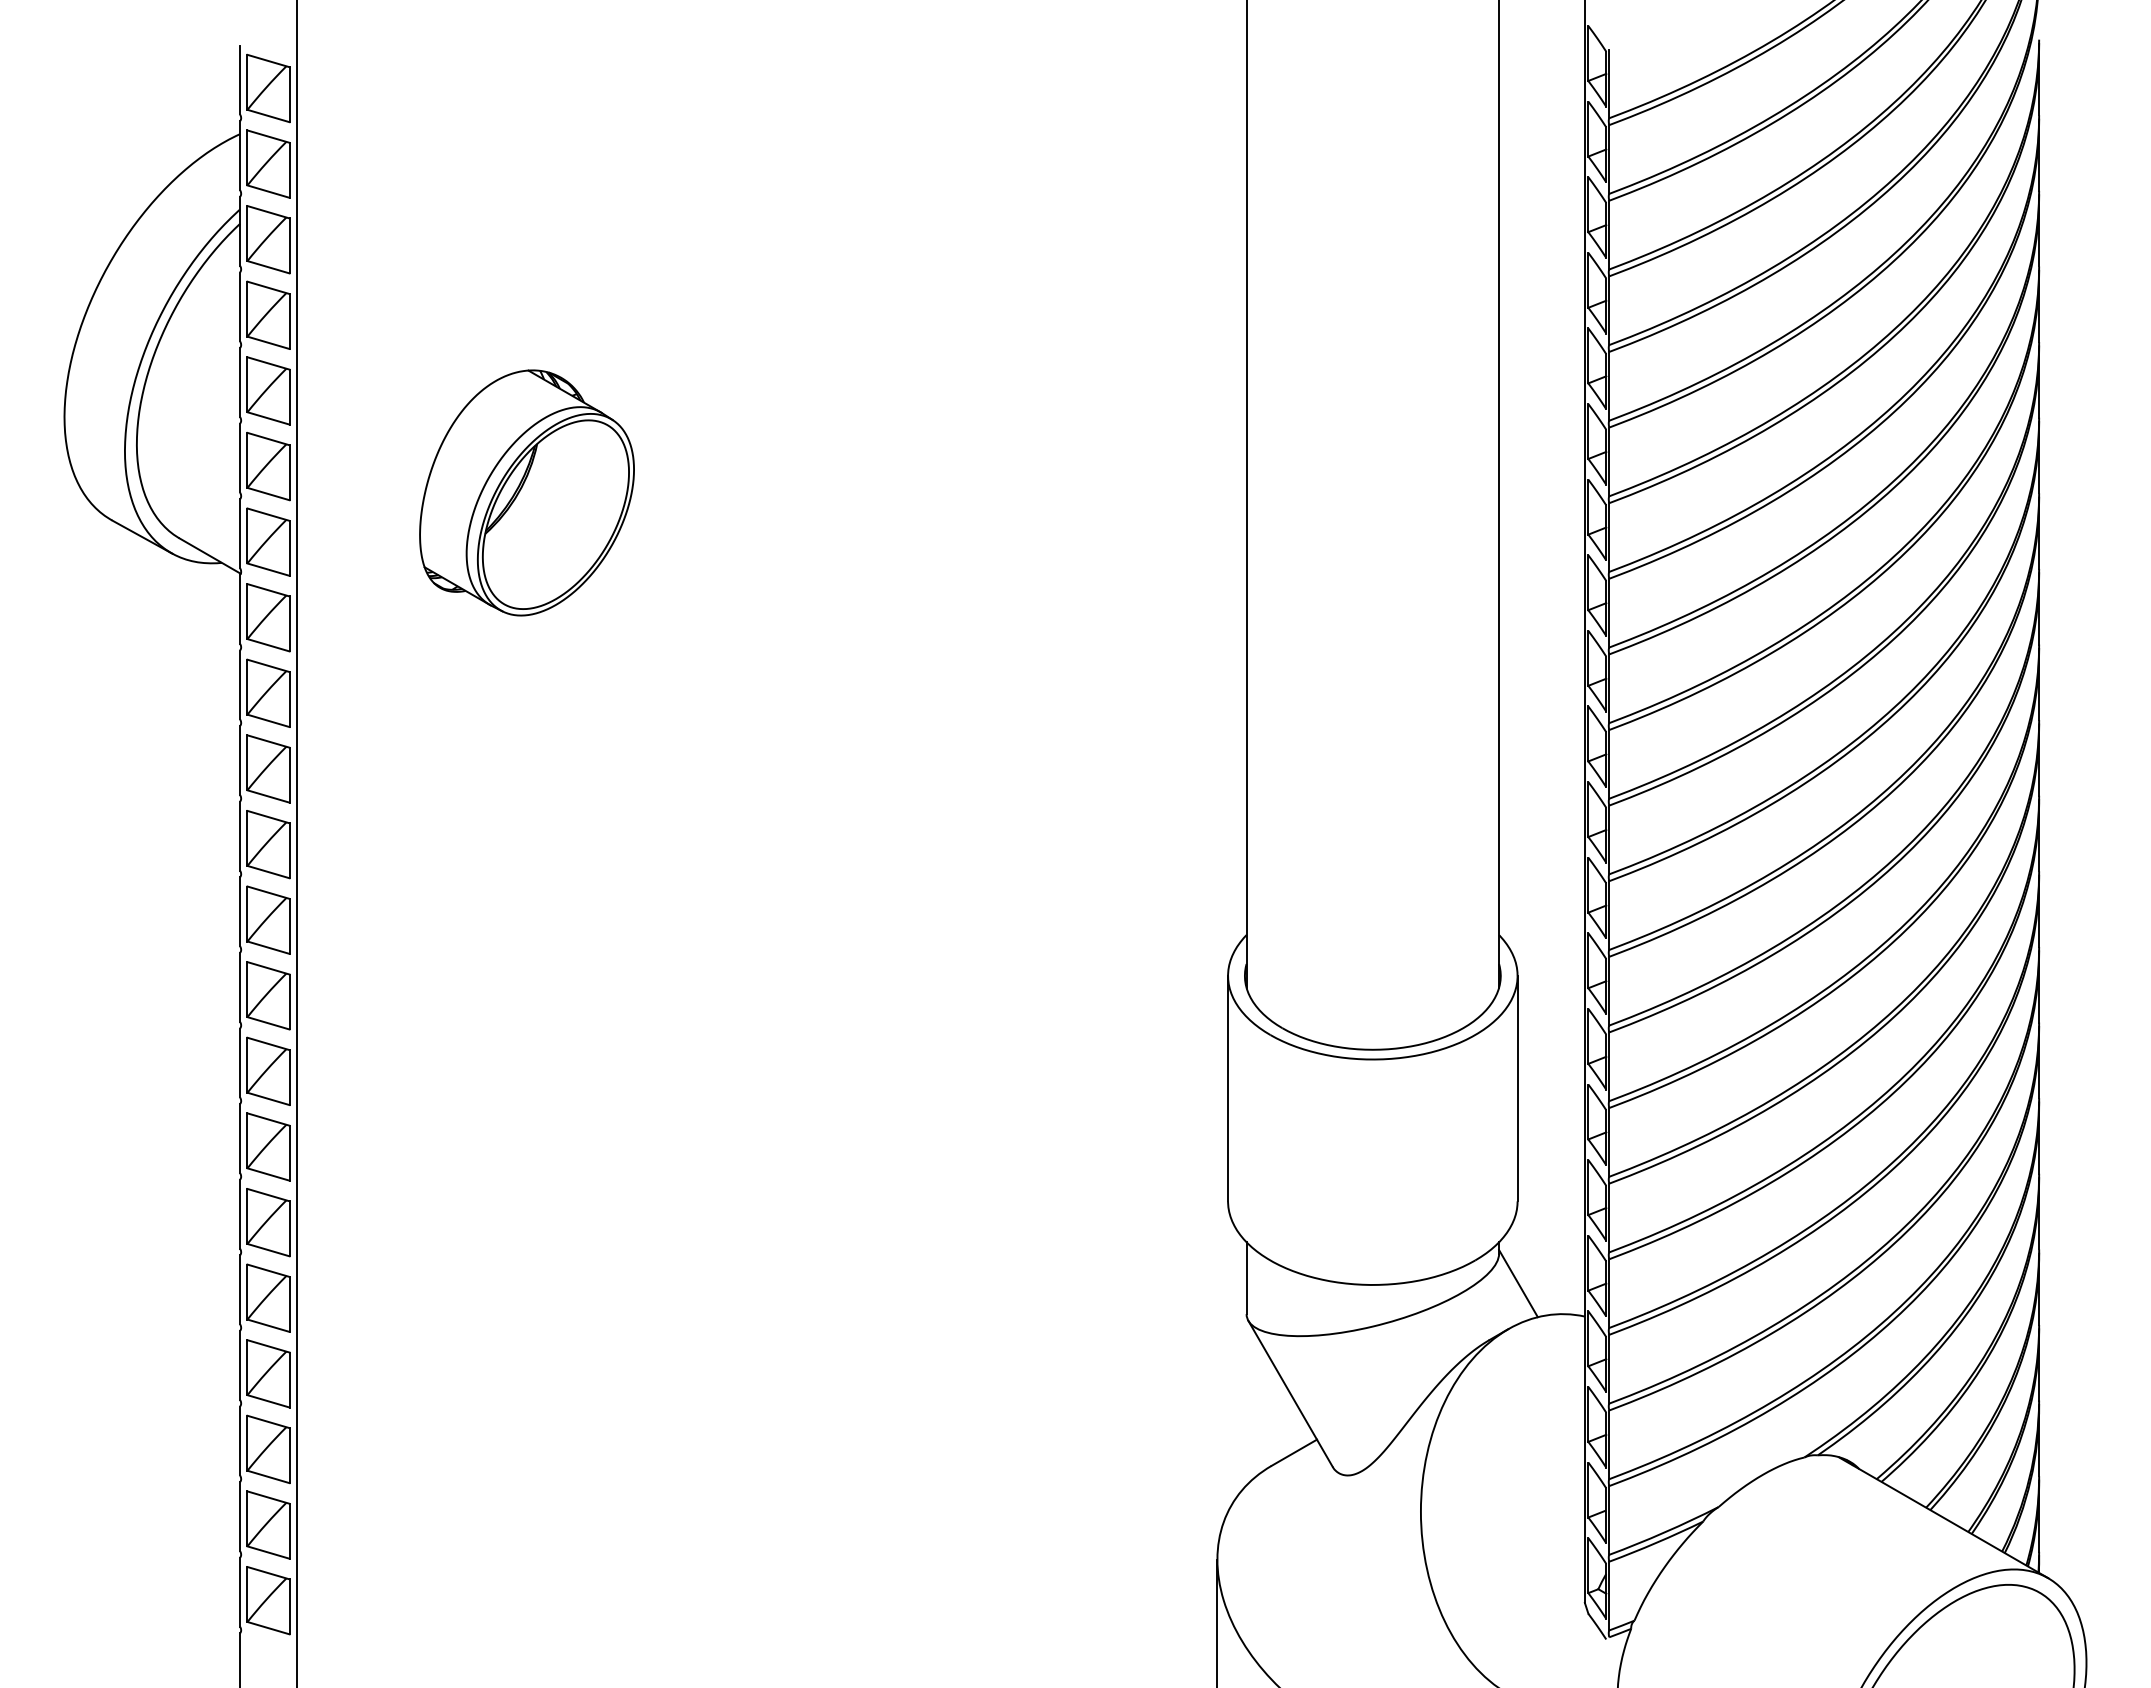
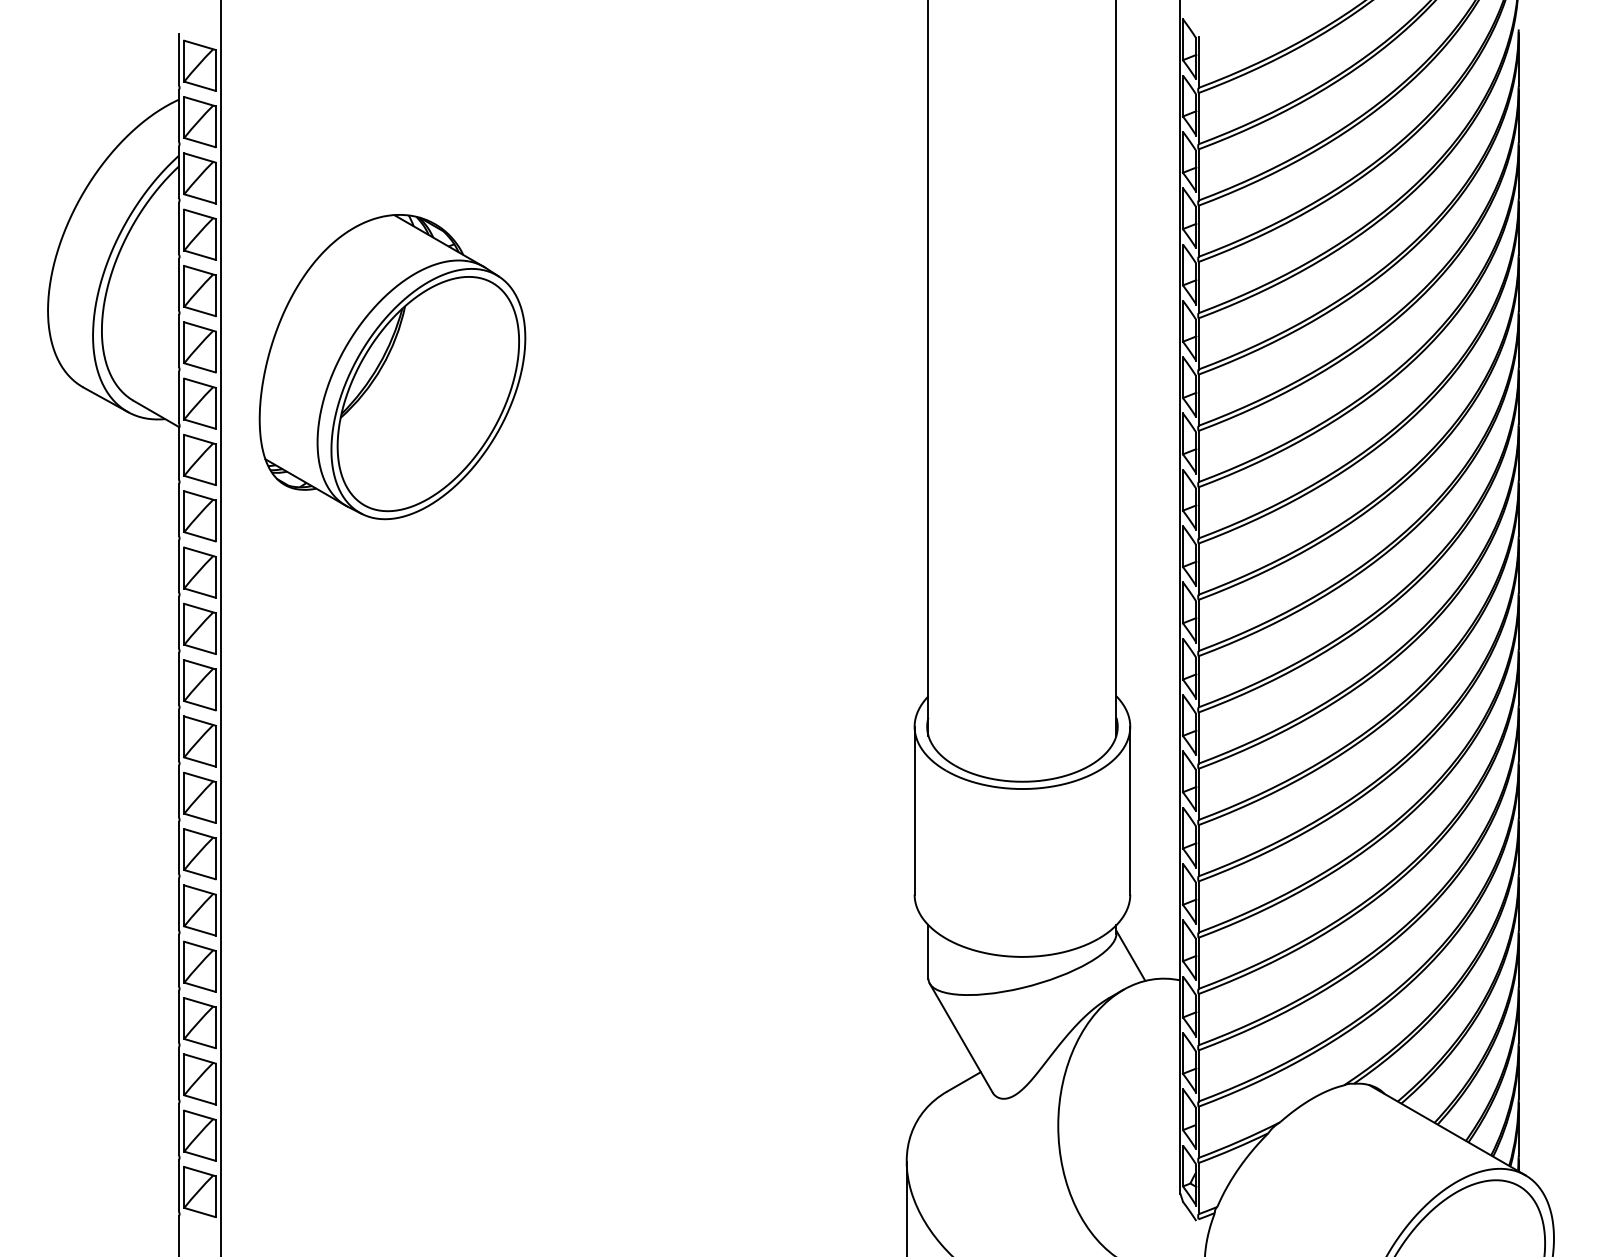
part: (526, 492) -> (392, 366), size x1.67

